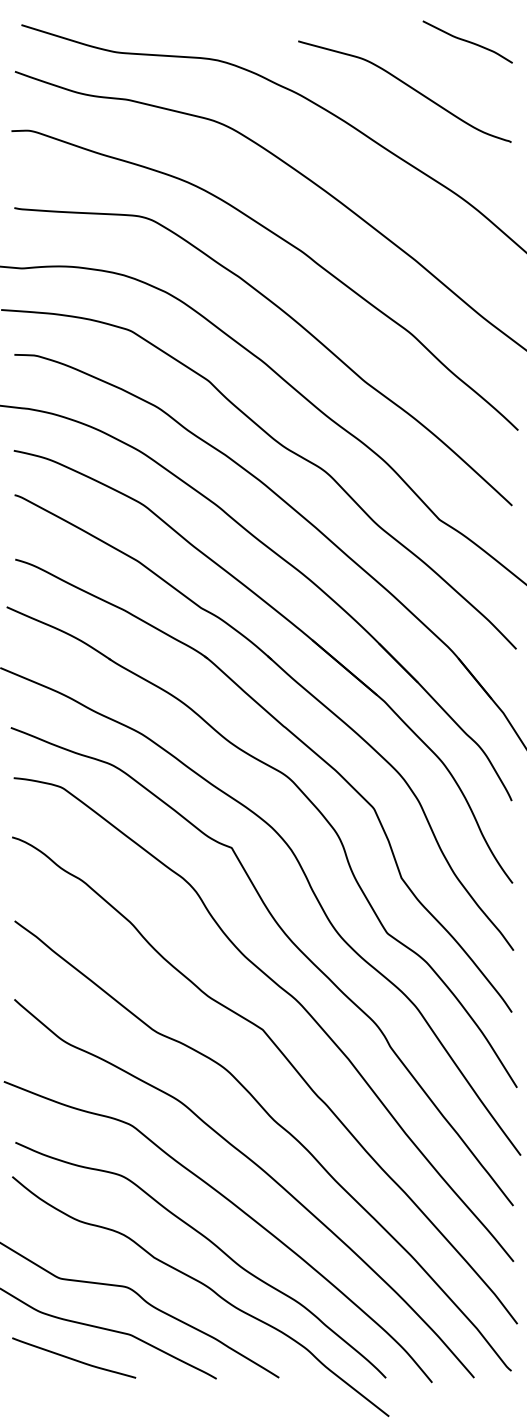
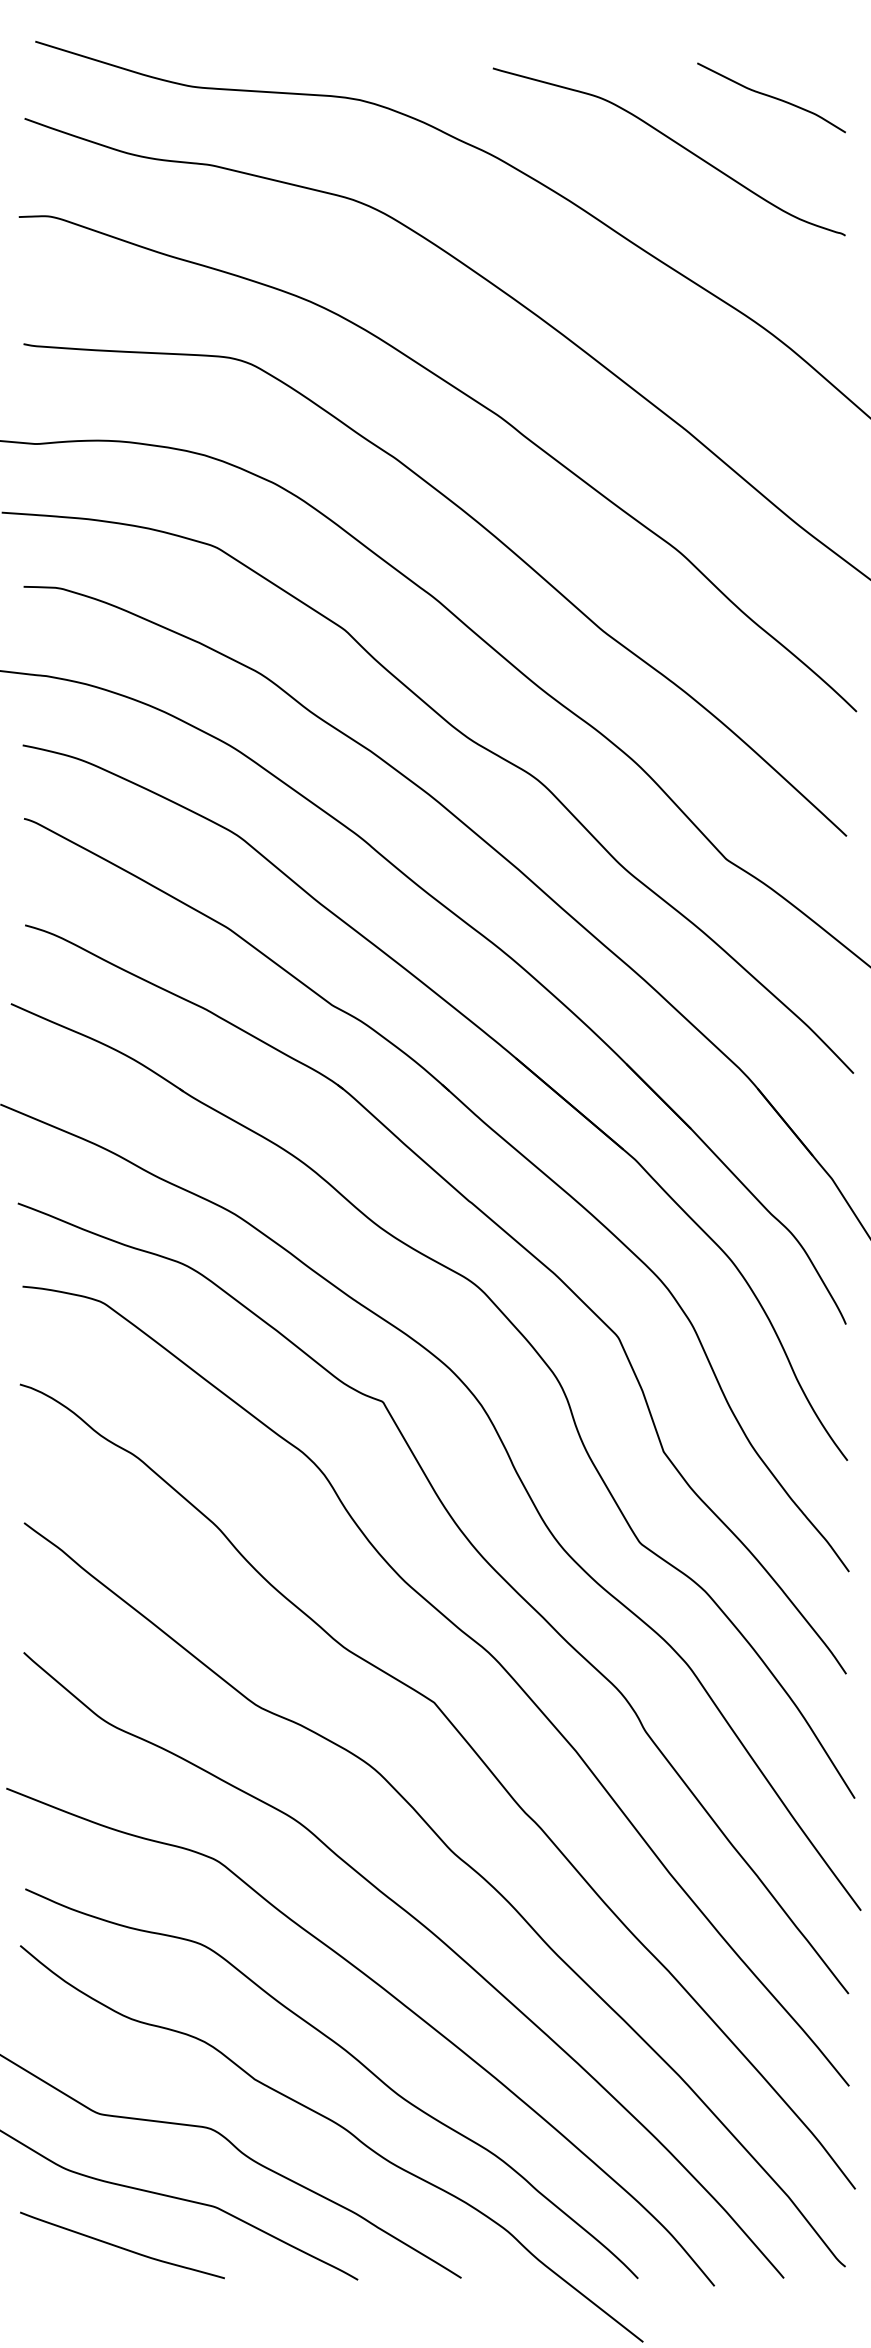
curve: (467, 41) -> (771, 96), moved

